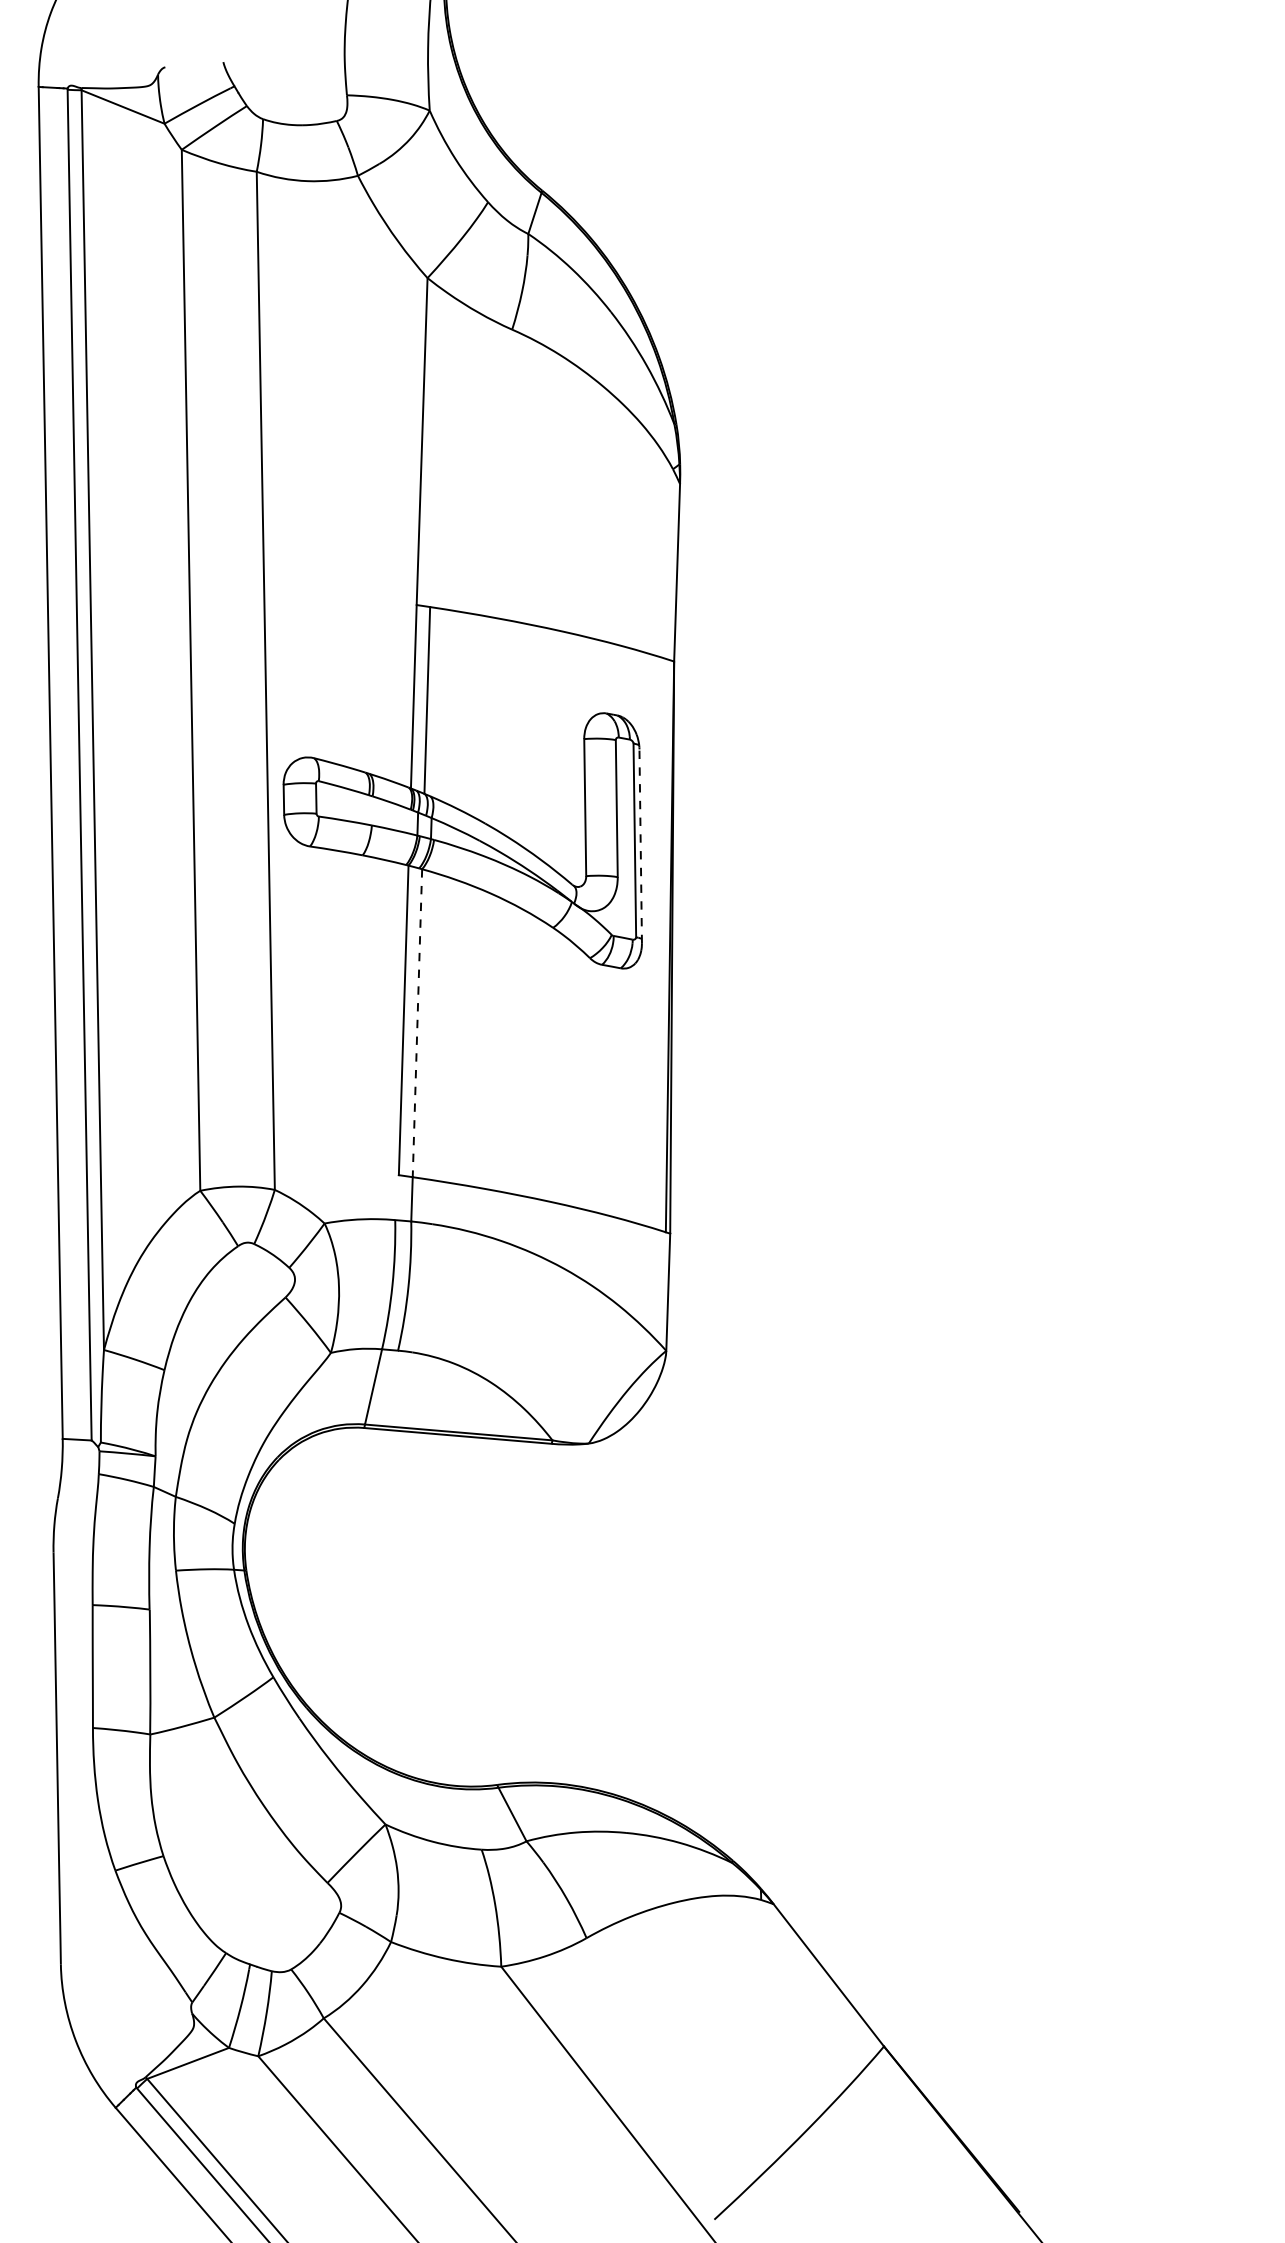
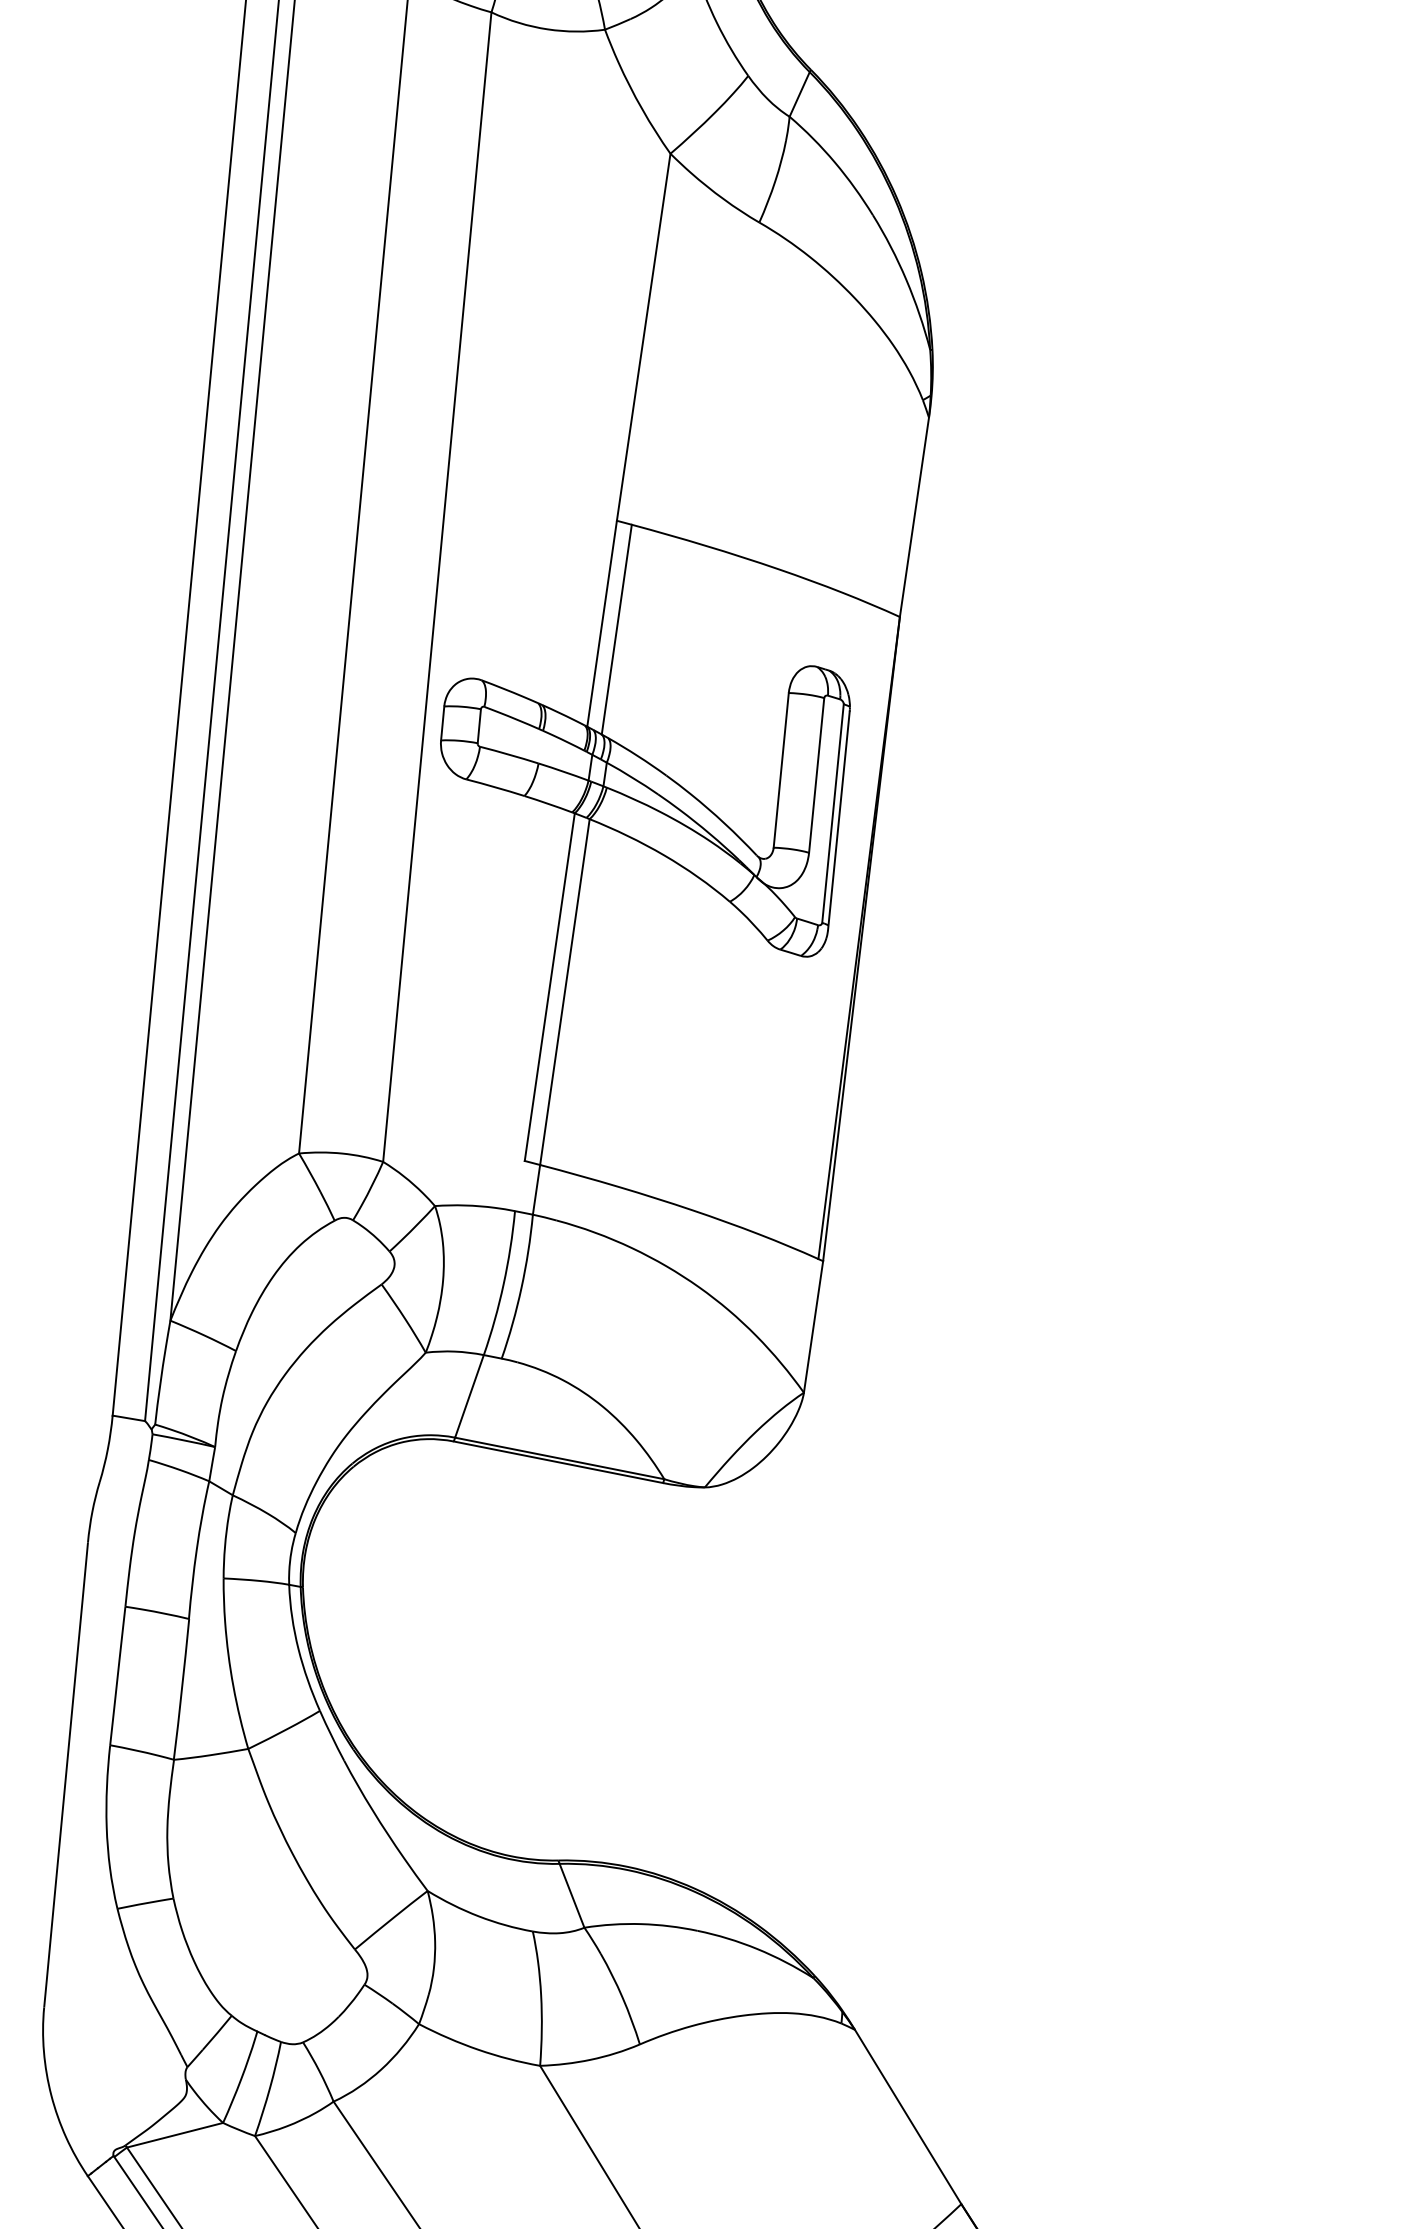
line: (640, 846) -> (838, 821), dashed -> solid
line: (417, 1023) -> (564, 992), dashed -> solid

